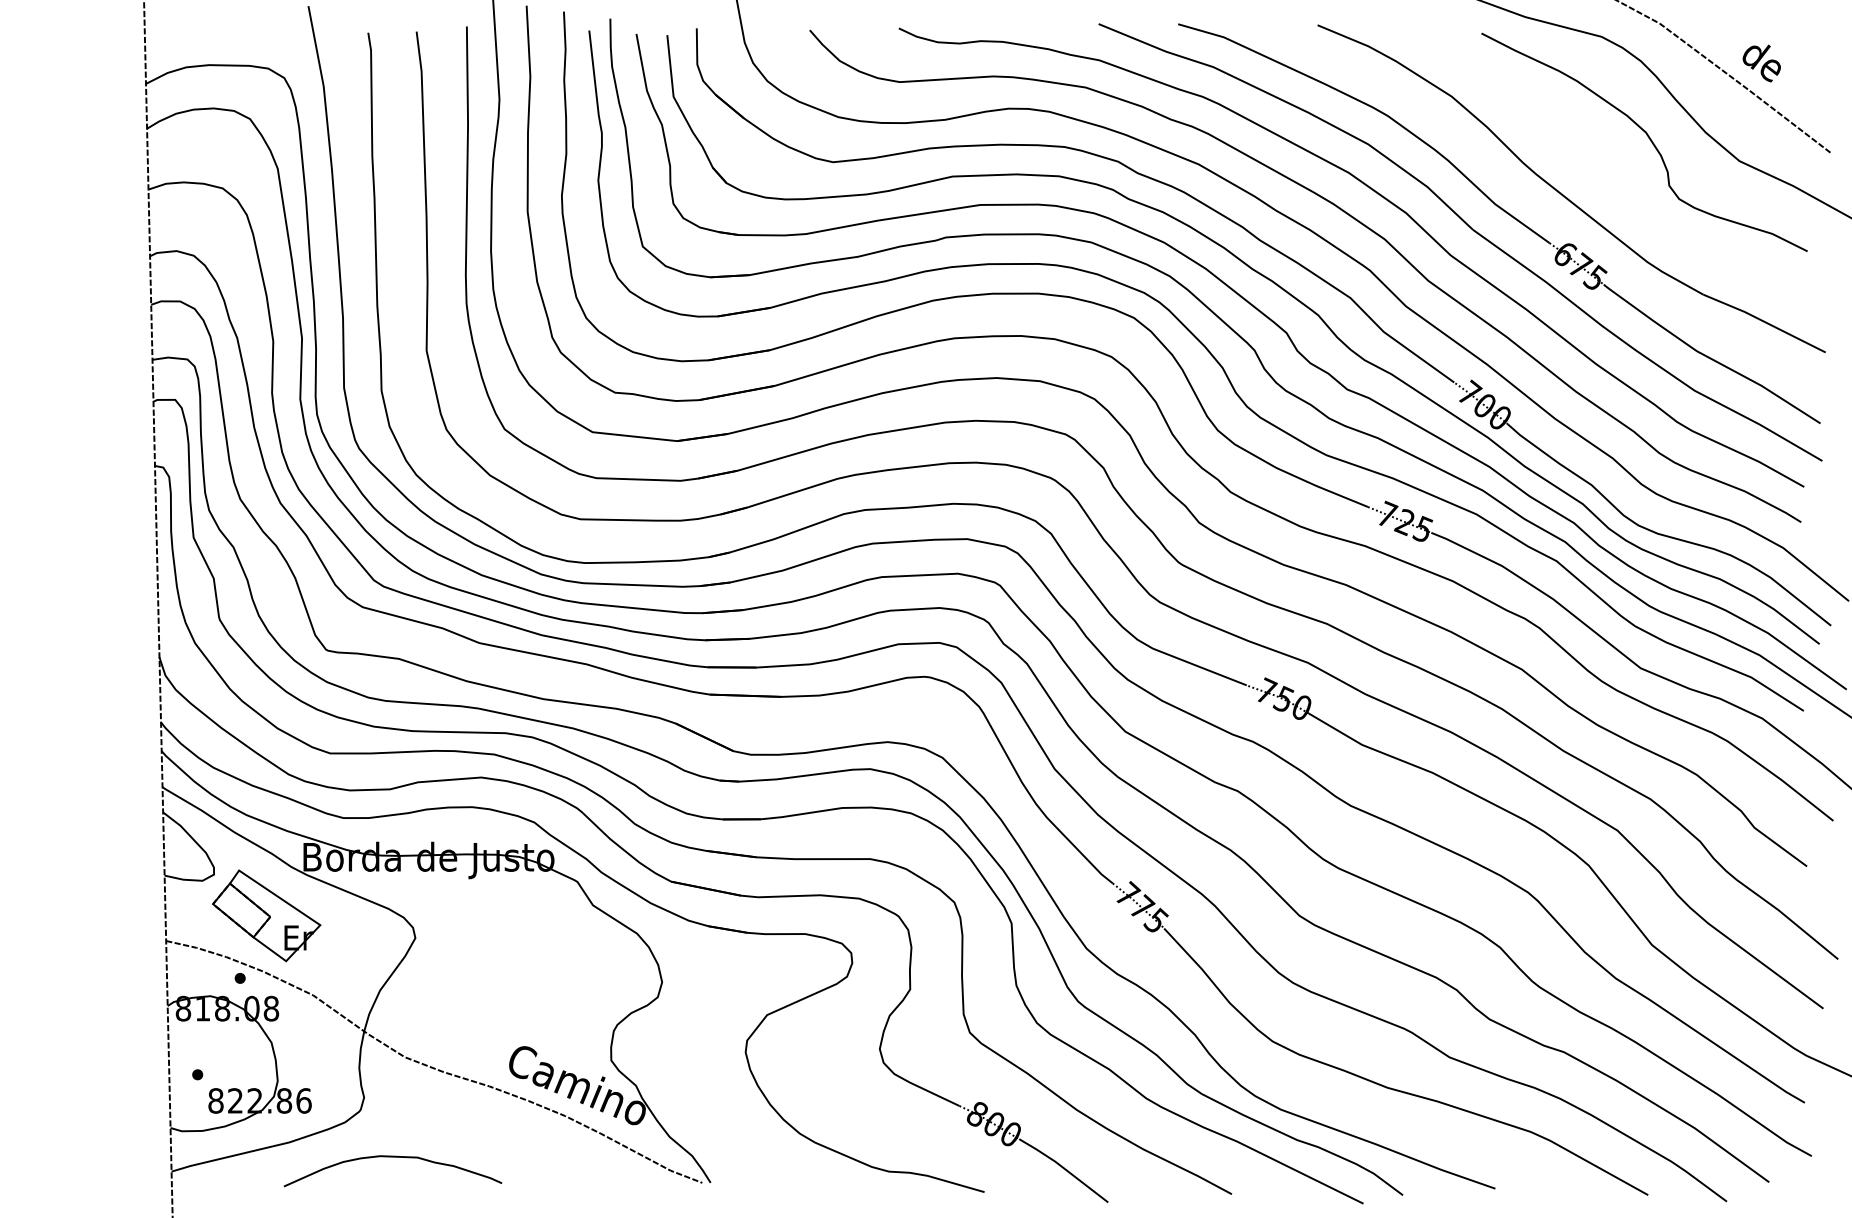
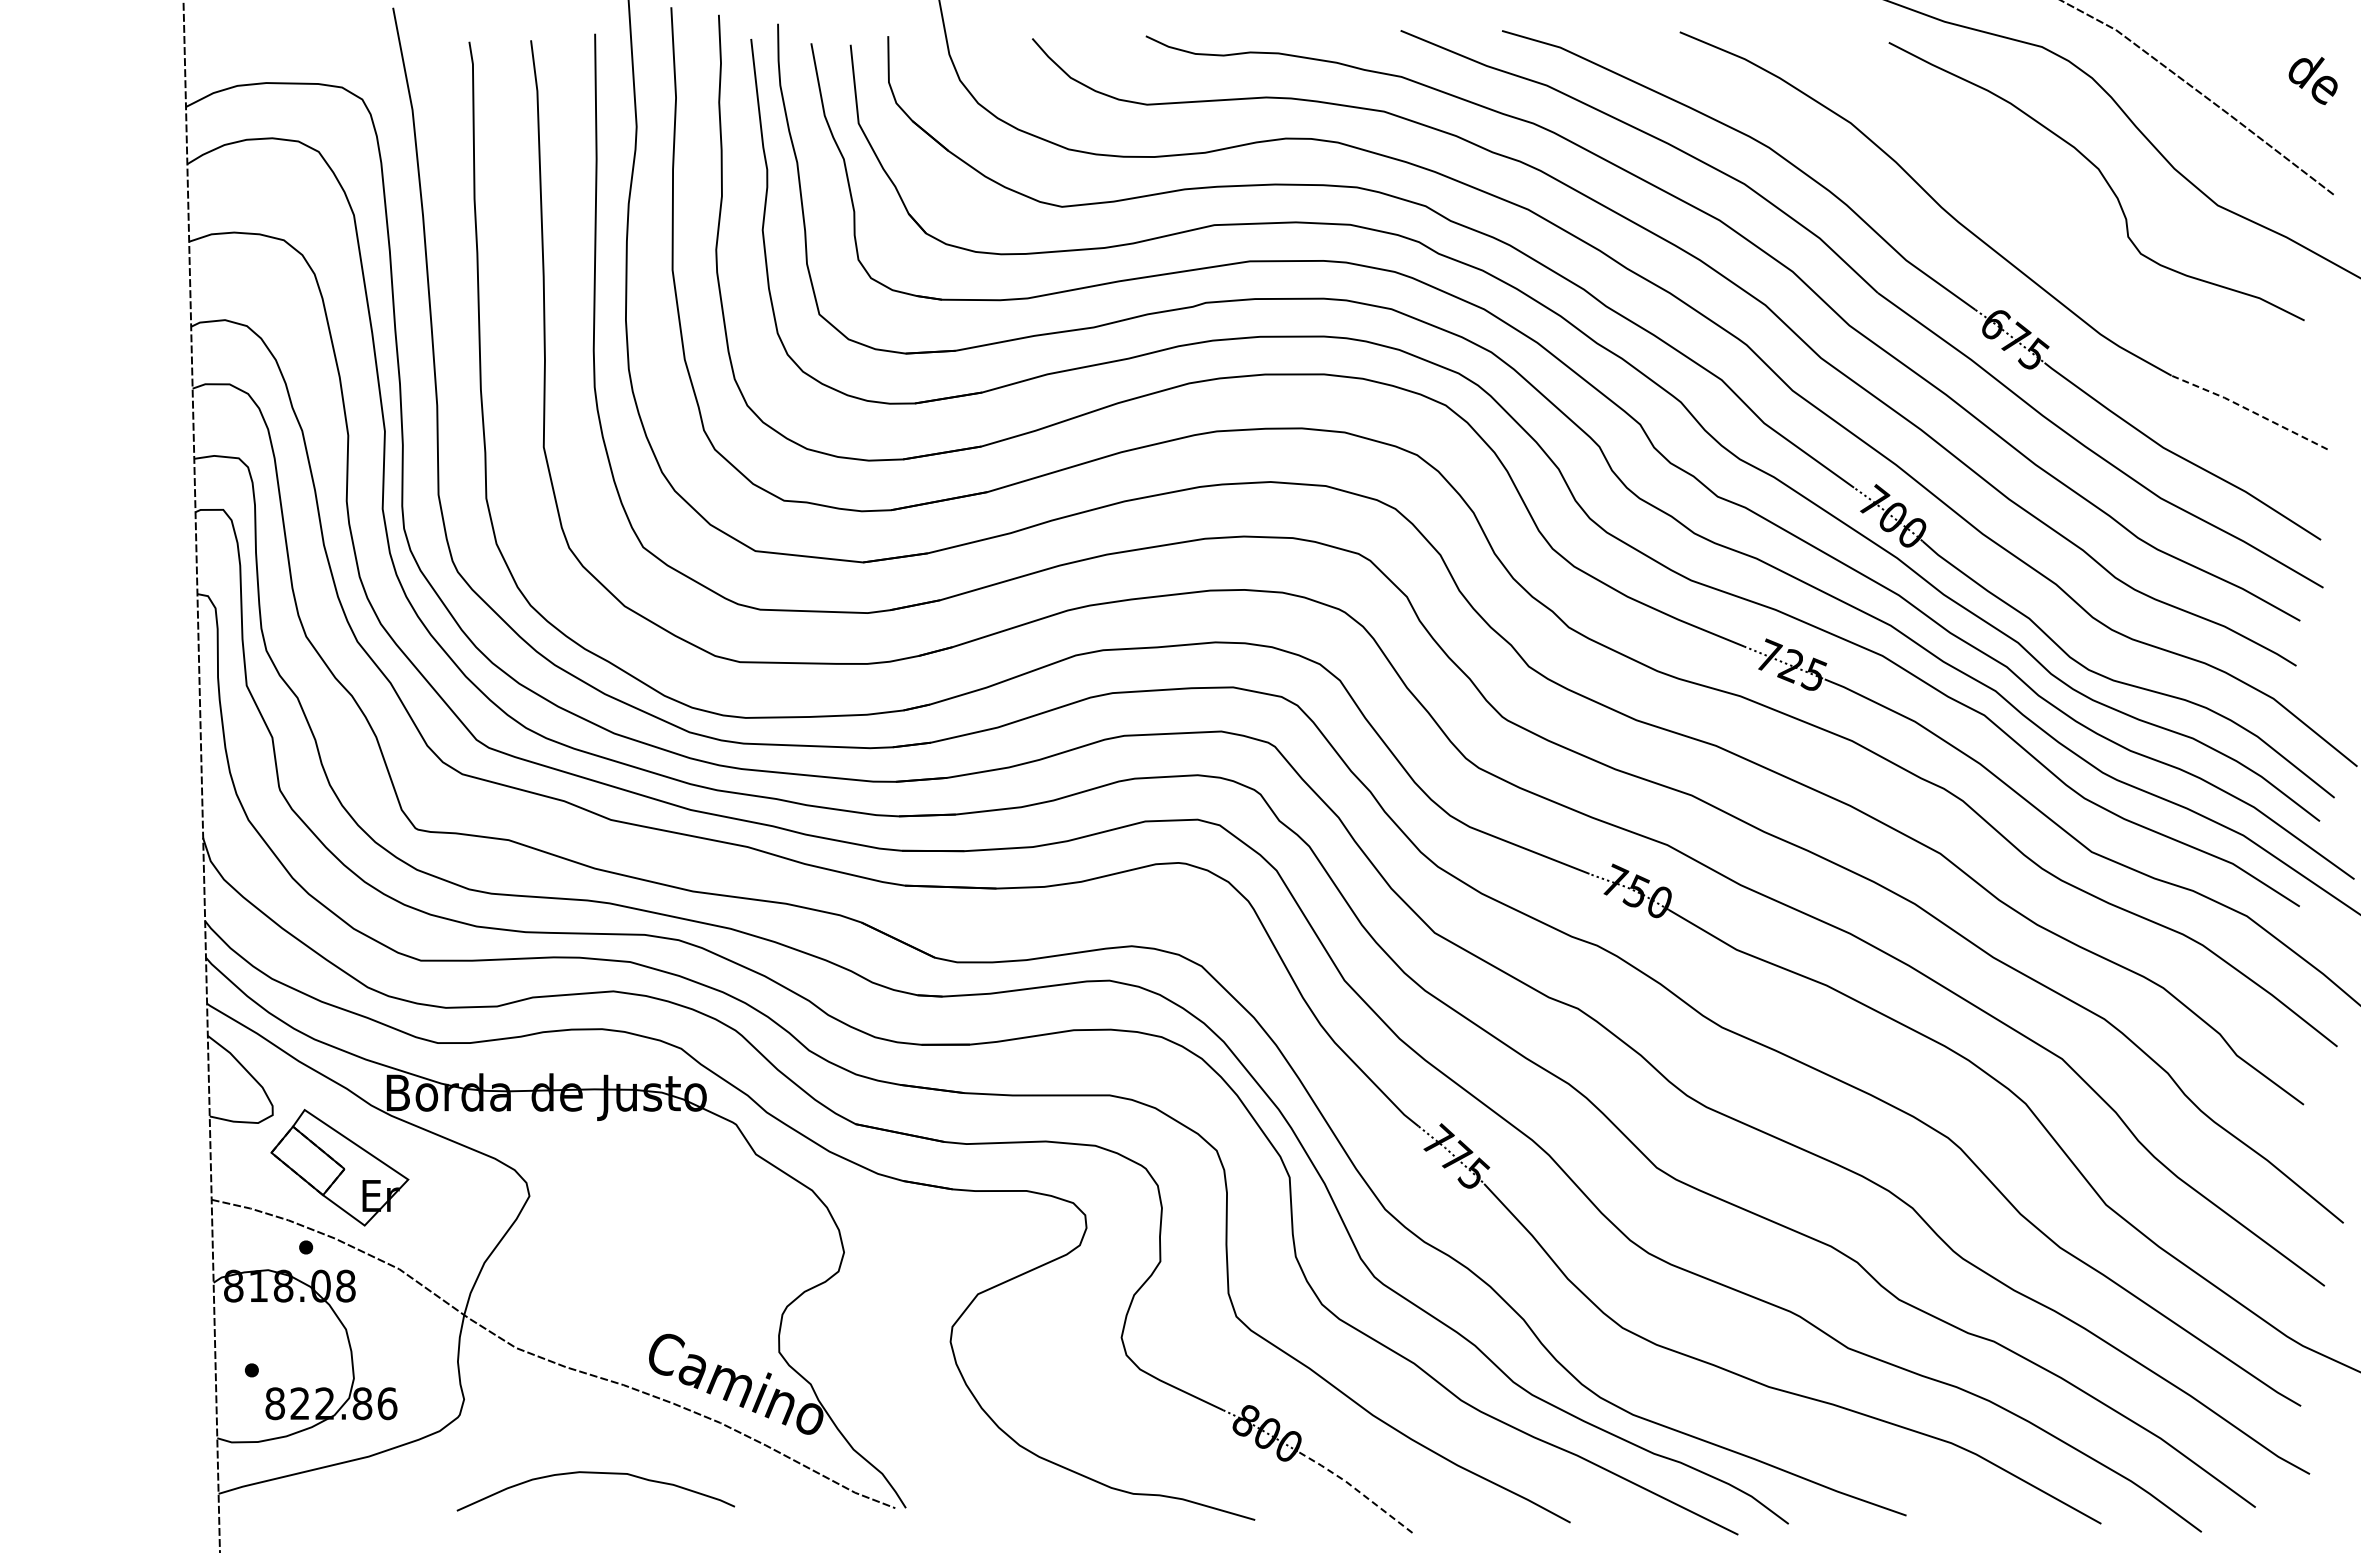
text: (1761, 63) -> (2312, 80), moved
line: (1764, 321) -> (2249, 410), solid -> dashed
curve: (392, 1157) -> (595, 1473), moved
line: (1064, 1168) -> (1357, 1490), solid -> dashed

